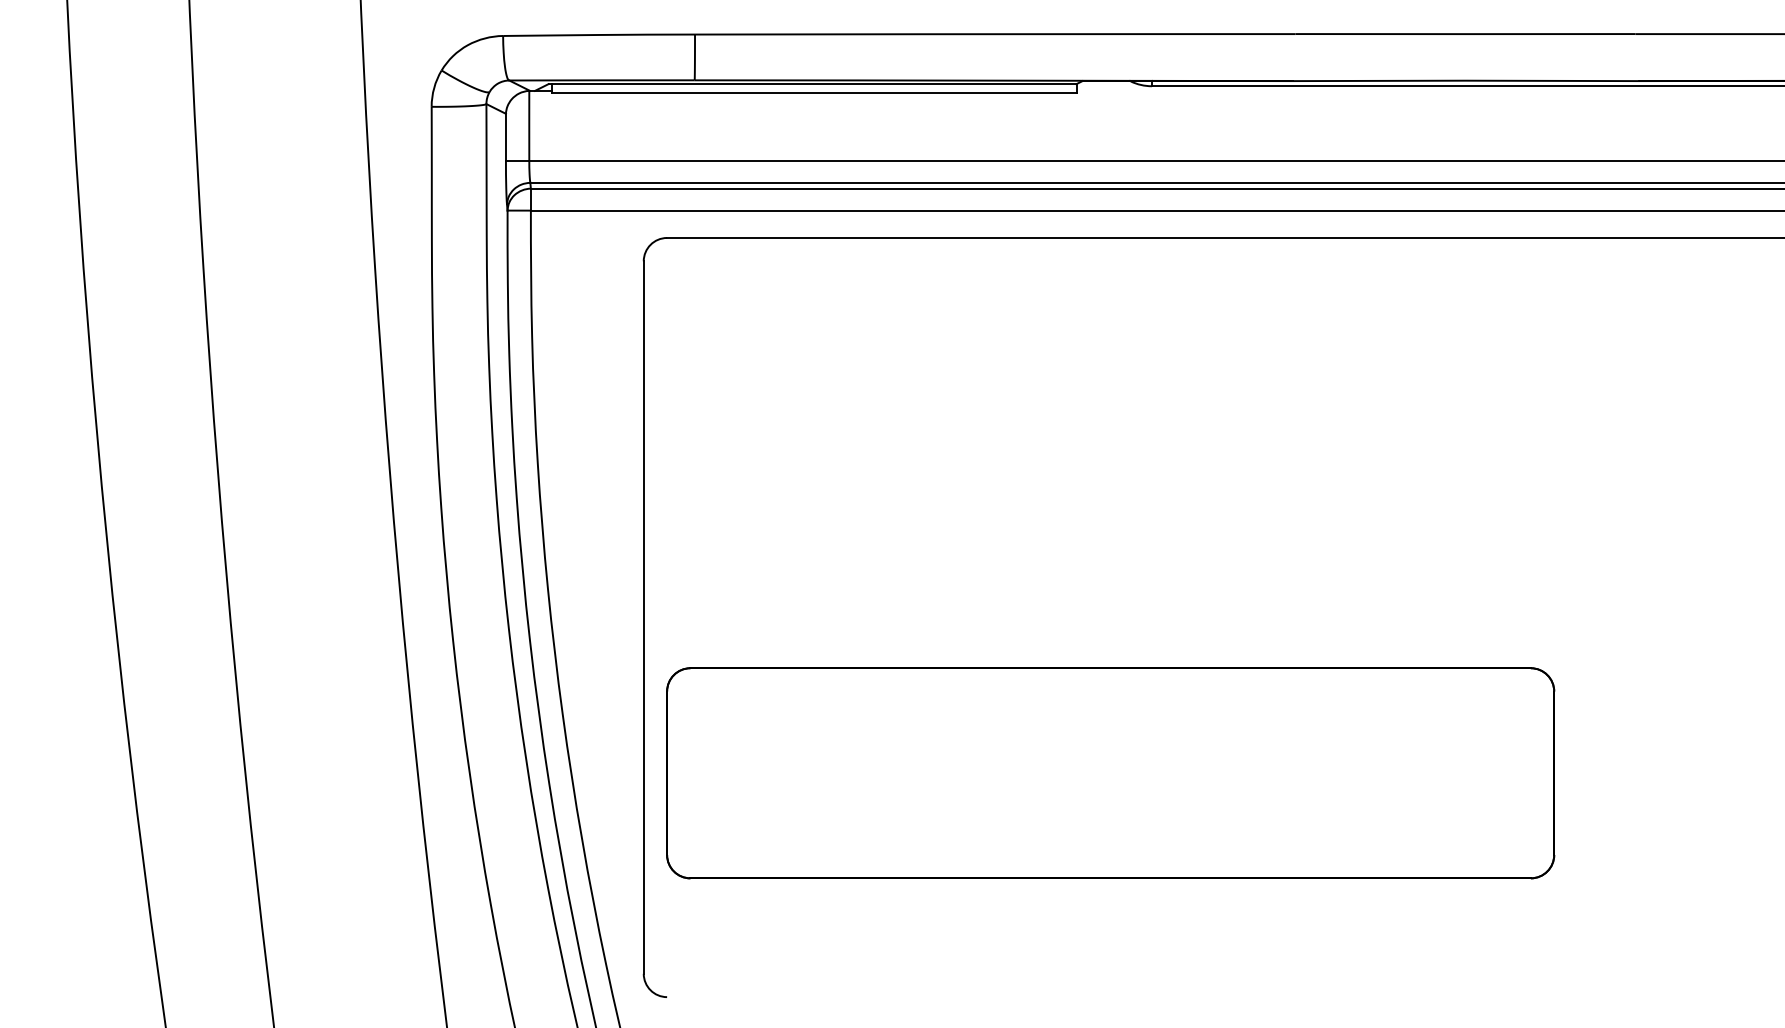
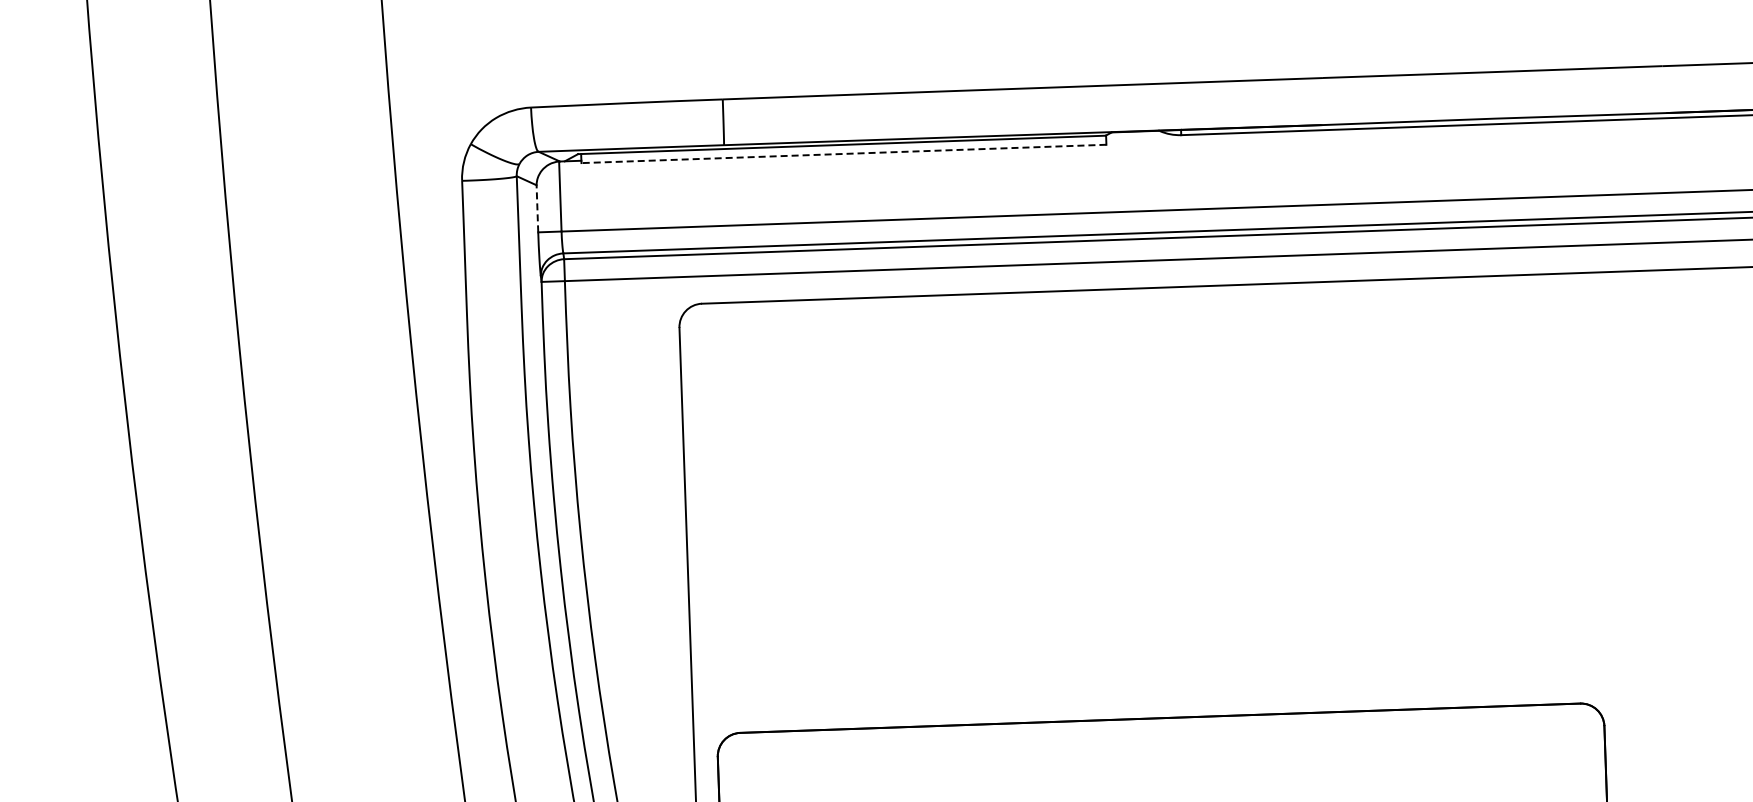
line: (814, 93) -> (844, 154), solid -> dashed
line: (505, 137) -> (536, 208), solid -> dashed

